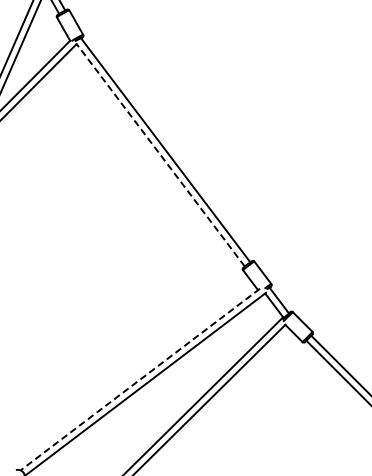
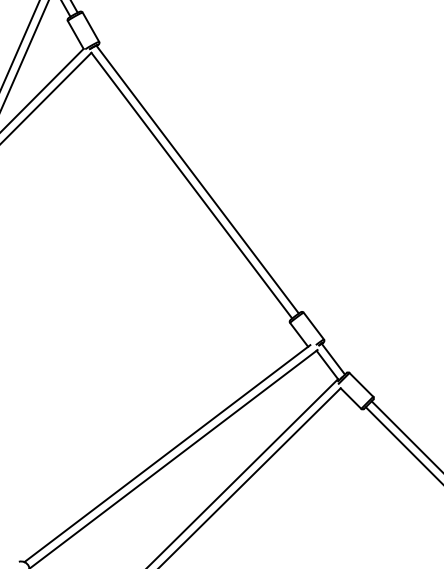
line: (160, 154) -> (191, 184), dashed -> solid
line: (139, 379) -> (166, 453), dashed -> solid

